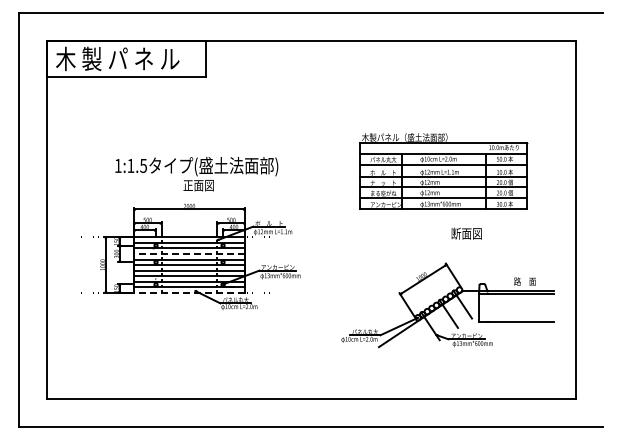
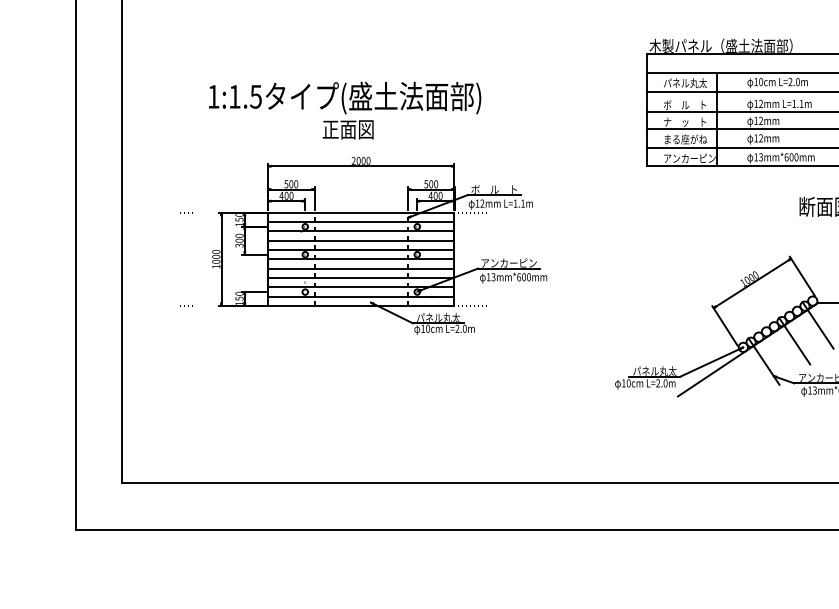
text: (196, 174) -> (344, 111), moved
line: (189, 253) -> (361, 239), dashed -> solid
line: (189, 292) -> (361, 305), dashed -> solid

